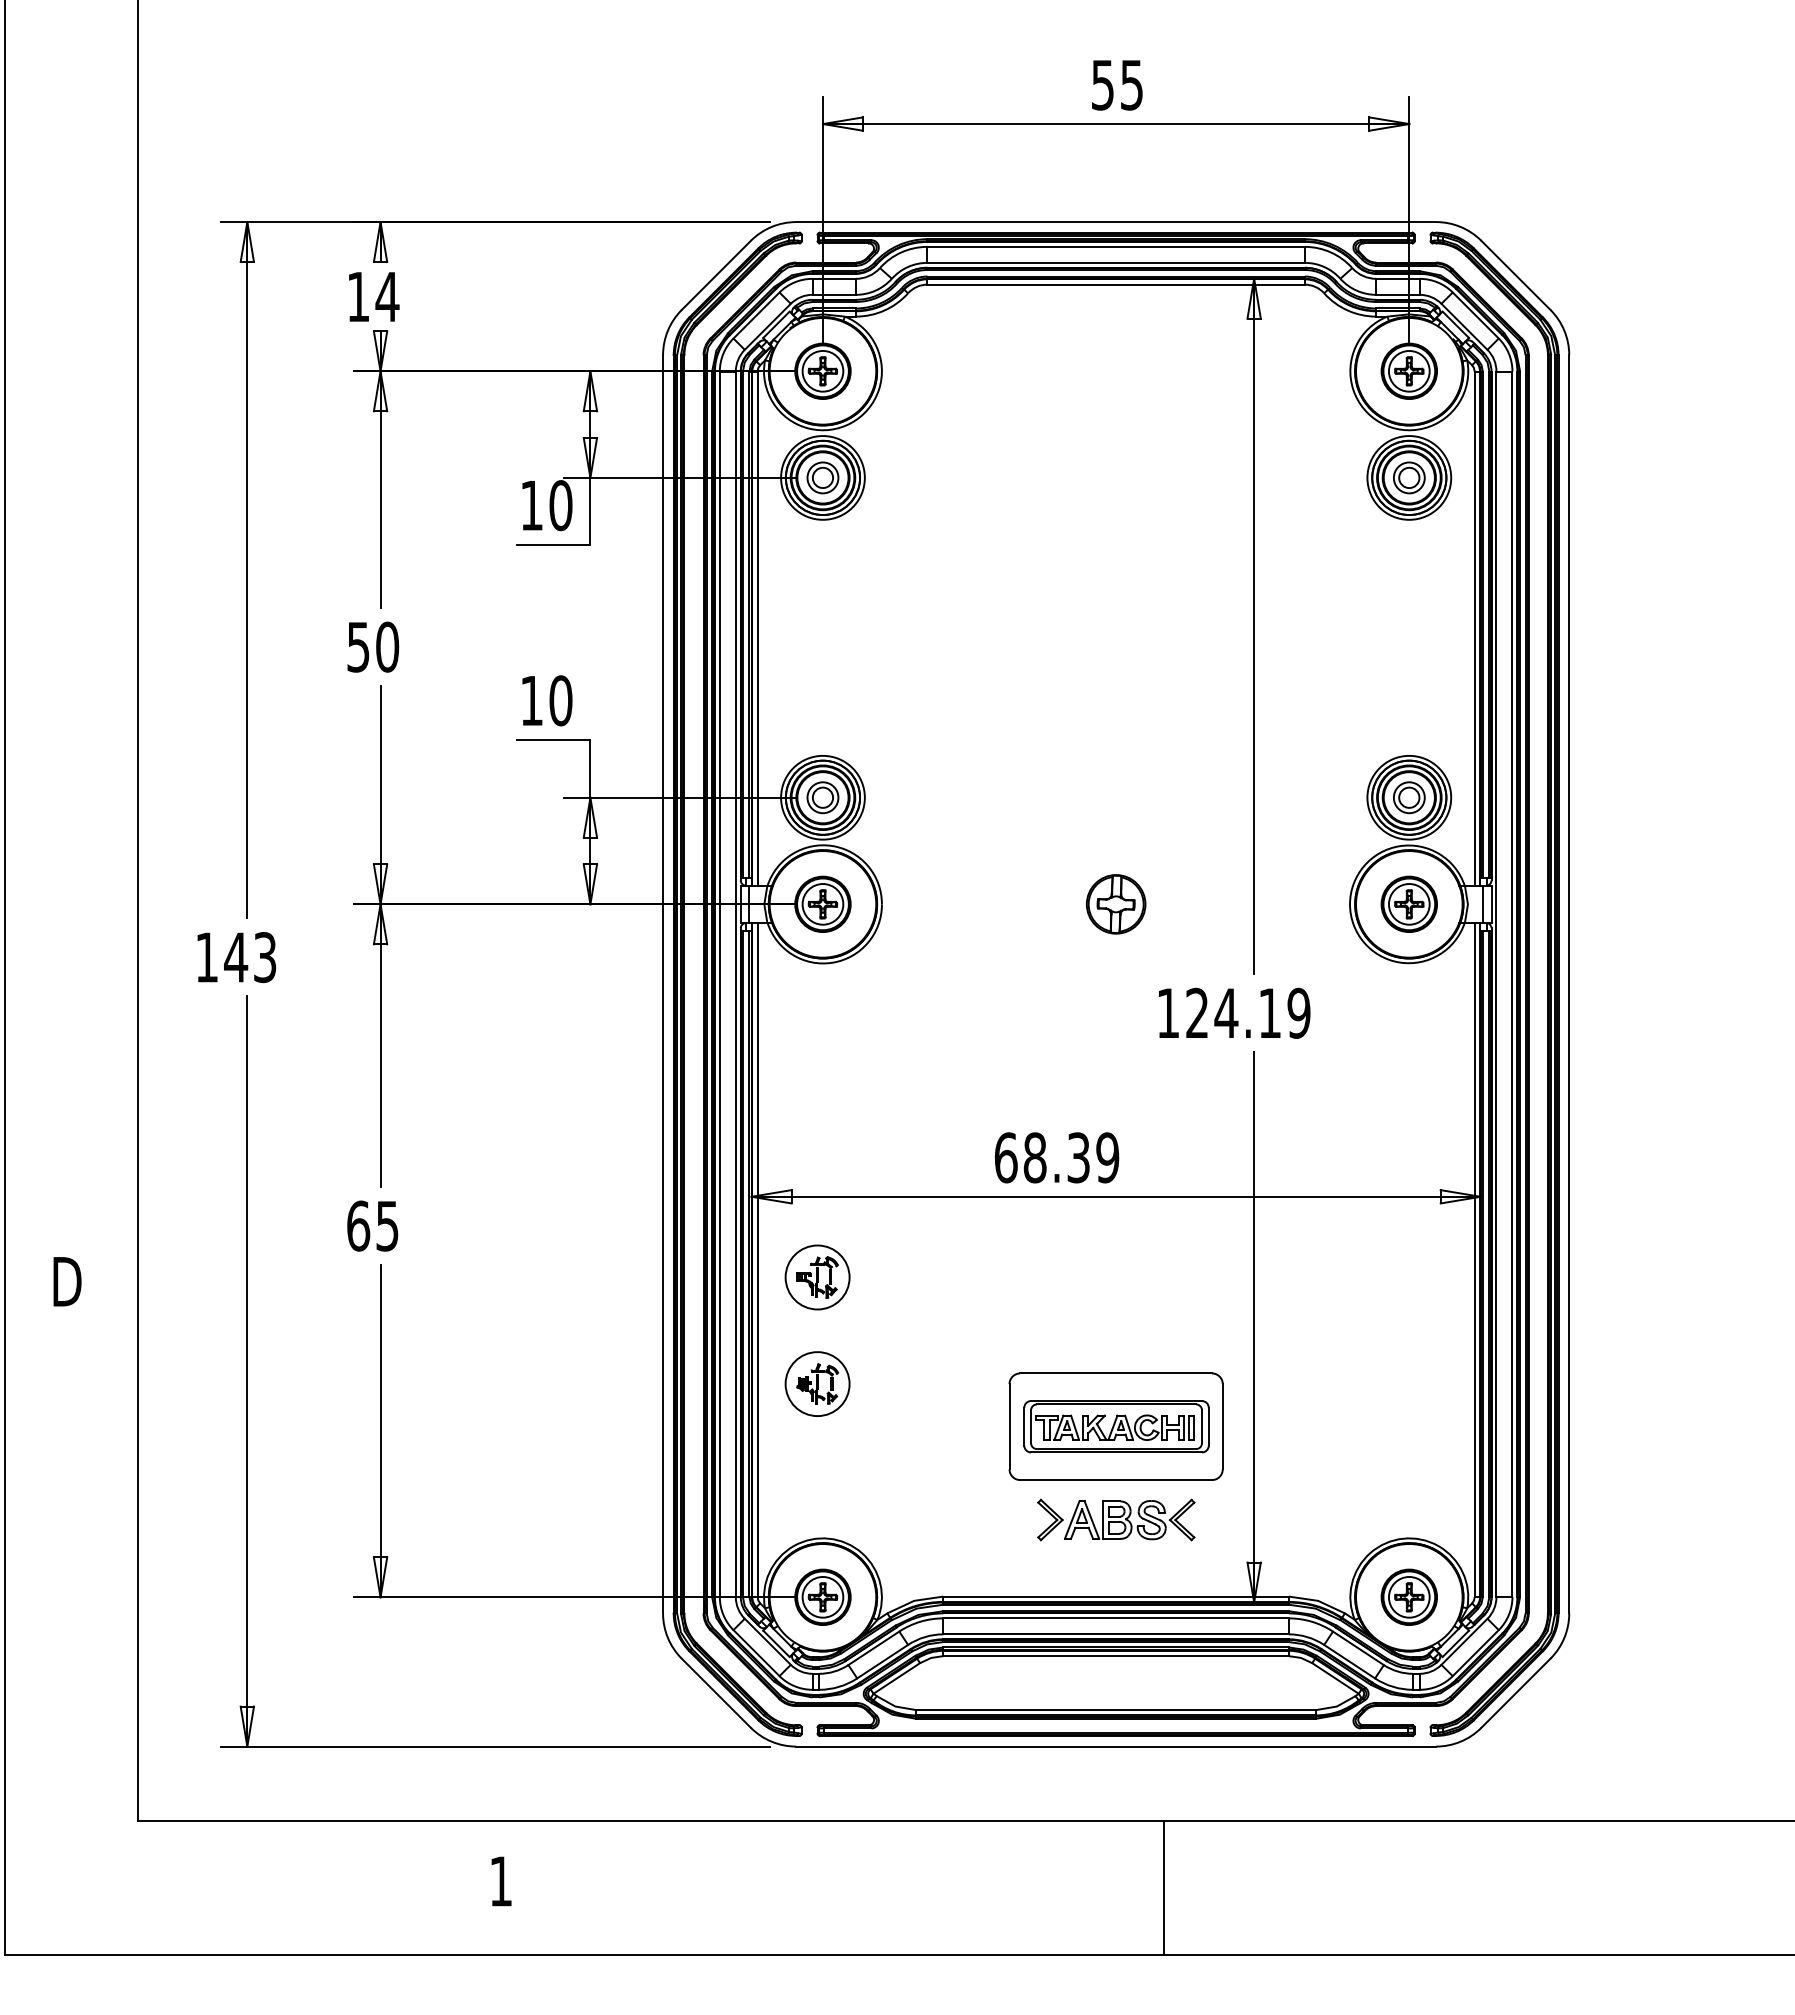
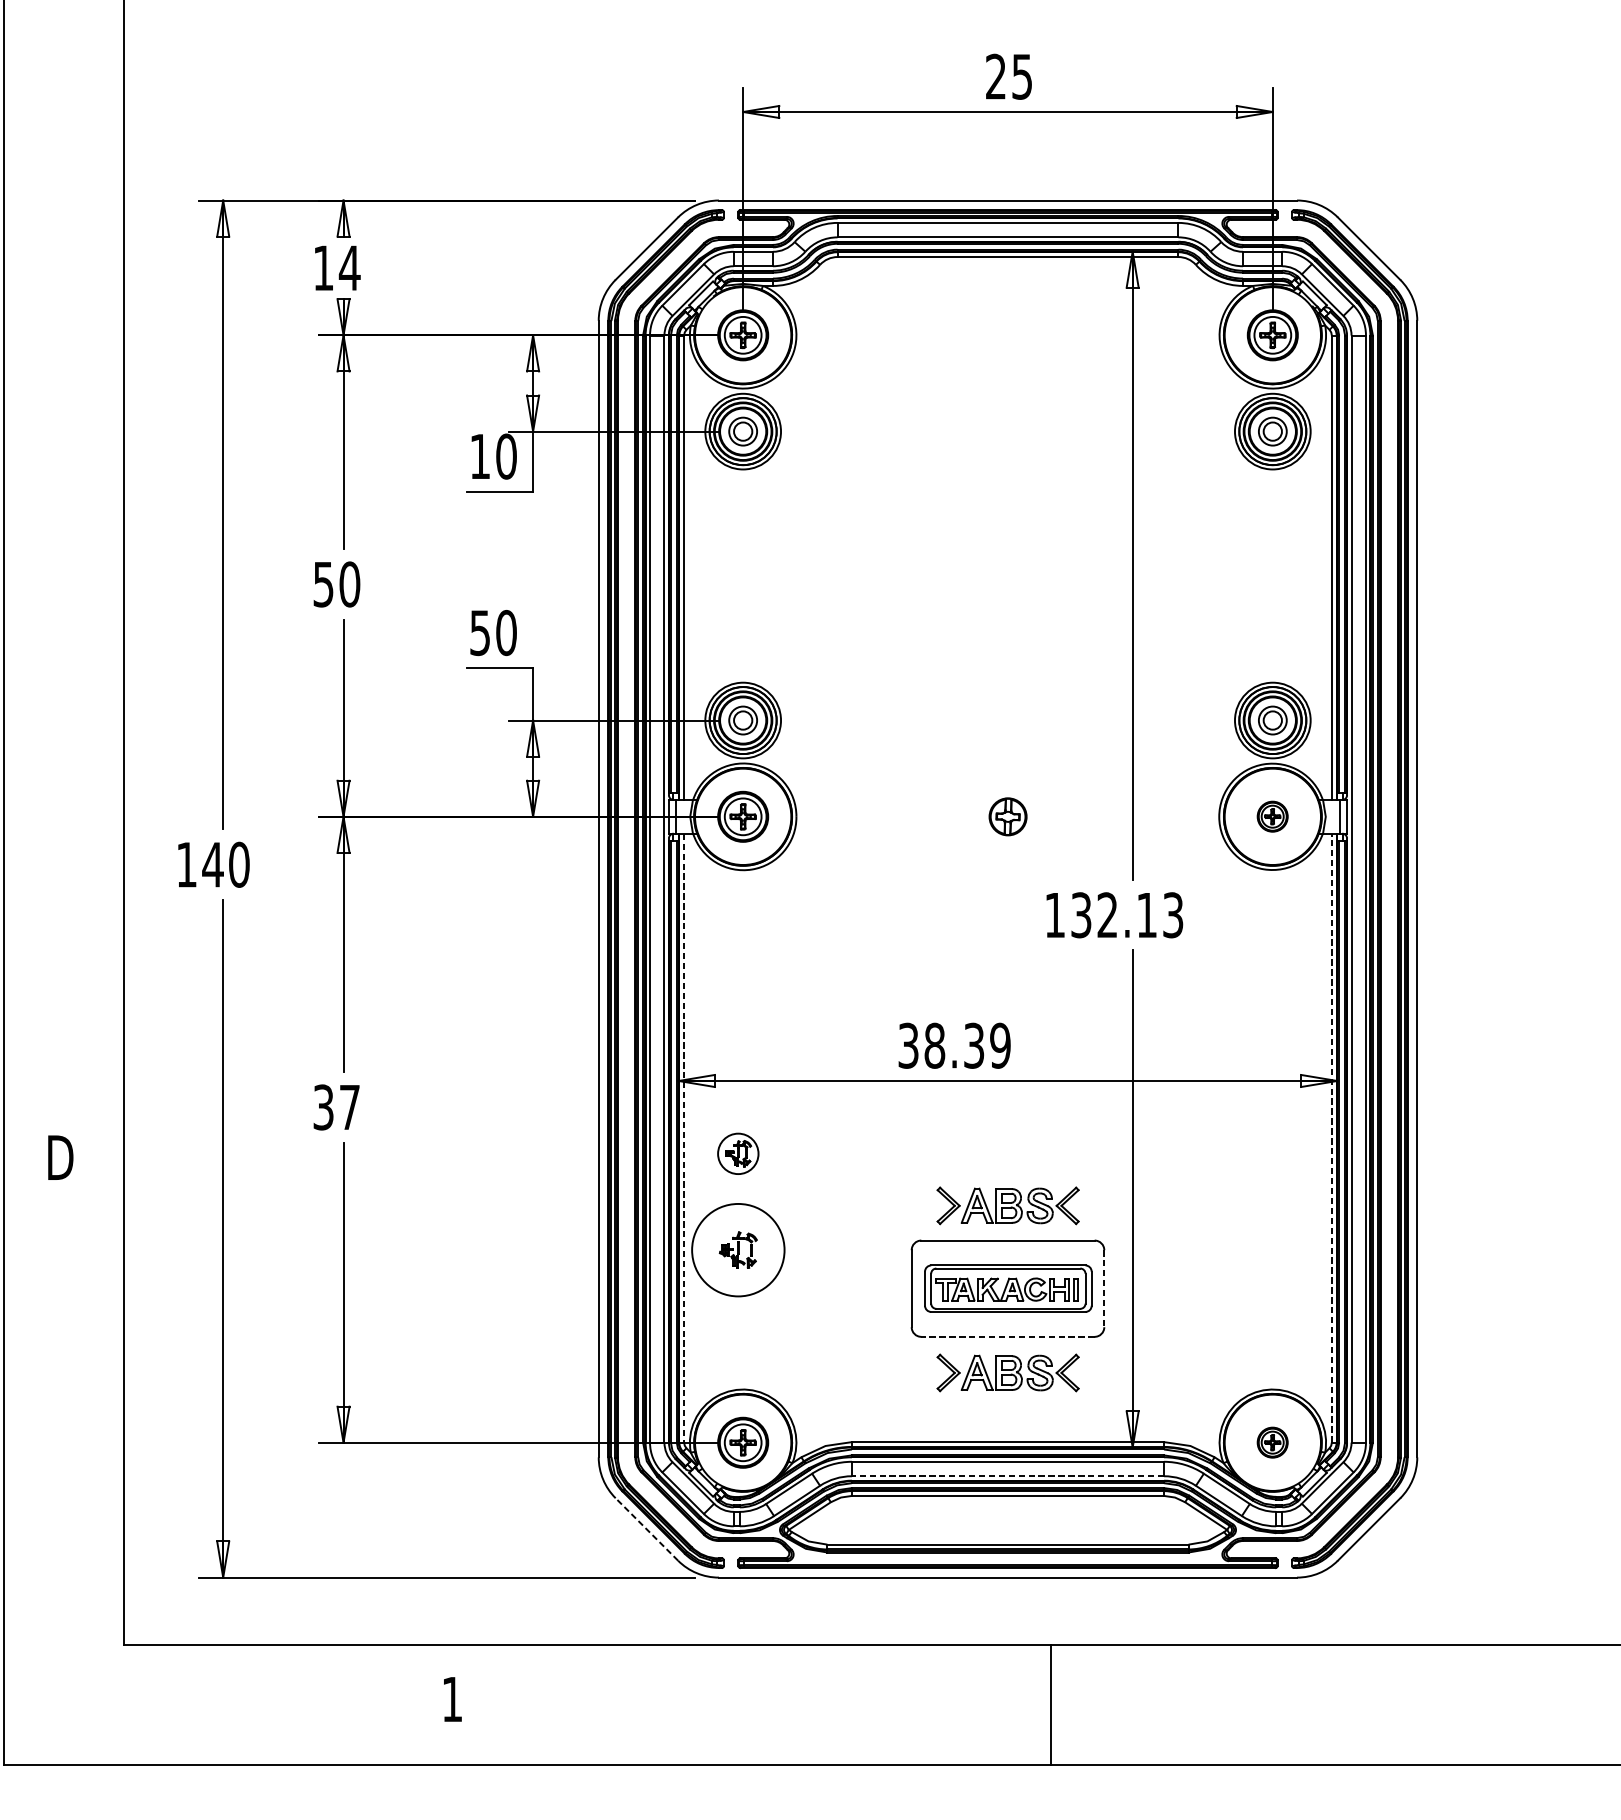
text: (1102, 84) -> (995, 76), 55 -> 25
text: (531, 701) -> (479, 633), 10 -> 50
part: (1408, 903) -> (1272, 816), size x0.6
part: (1116, 904) -> (1008, 816), size x0.7
text: (264, 957) -> (238, 864), 143 -> 140
text: (1248, 1012) -> (1127, 914), 124.19 -> 132.13
text: (1005, 1157) -> (908, 1045), 68.39 -> 38.39
text: (372, 1225) -> (336, 1106), 65 -> 37
line: (1474, 1259) -> (1331, 1137), solid -> dashed
line: (757, 1260) -> (684, 1138), solid -> dashed
part: (817, 1277) -> (738, 1153), size x0.7
part: (1116, 1334) -> (1008, 1205), added
circle: (817, 1384) -> (738, 1250), size x1.6
line: (1222, 1426) -> (1104, 1288), solid -> dashed
line: (1116, 1480) -> (1008, 1337), solid -> dashed
part: (1408, 1596) -> (1272, 1442), size x0.6
line: (1116, 1634) -> (1008, 1476), solid -> dashed
line: (716, 1693) -> (647, 1529), solid -> dashed

